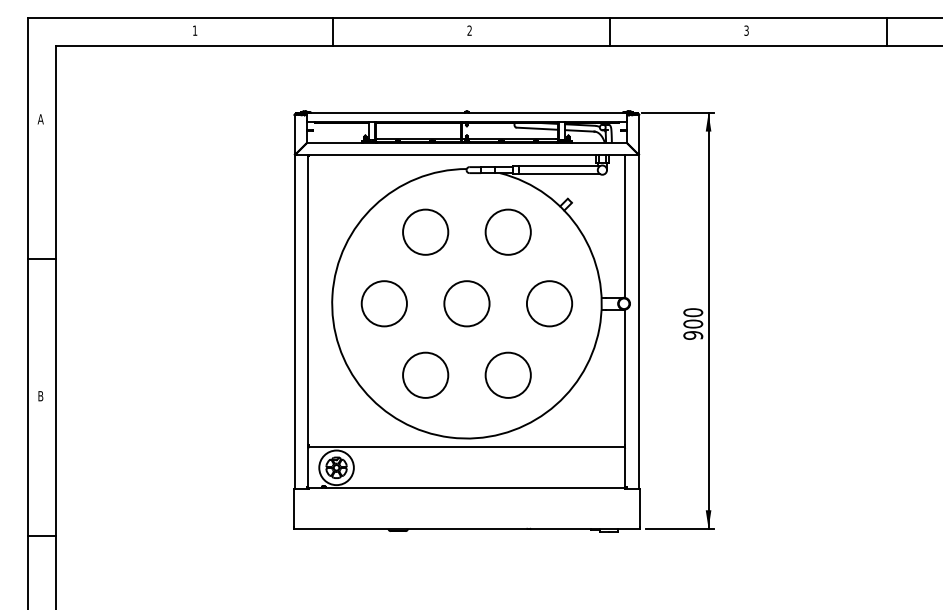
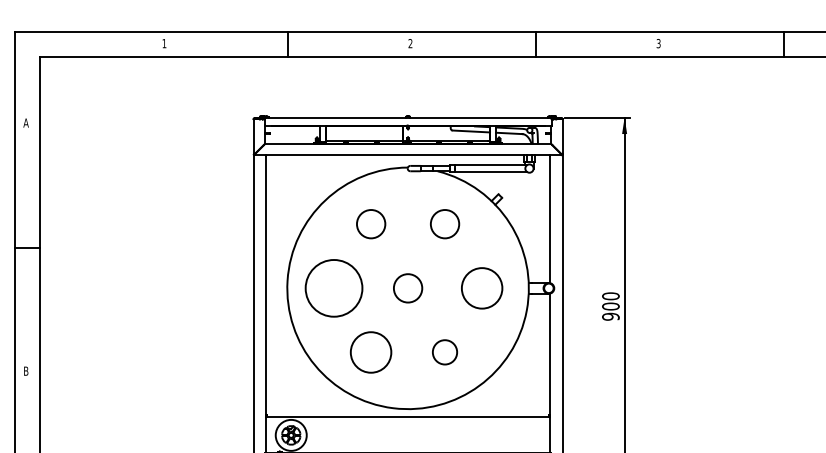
circle: (425, 231) -> (370, 223), size x0.7
circle: (507, 231) -> (444, 223), size x0.7
circle: (383, 303) -> (333, 288), size x1.4
circle: (466, 303) -> (407, 288), size x0.7
circle: (507, 374) -> (444, 351), size x0.6

